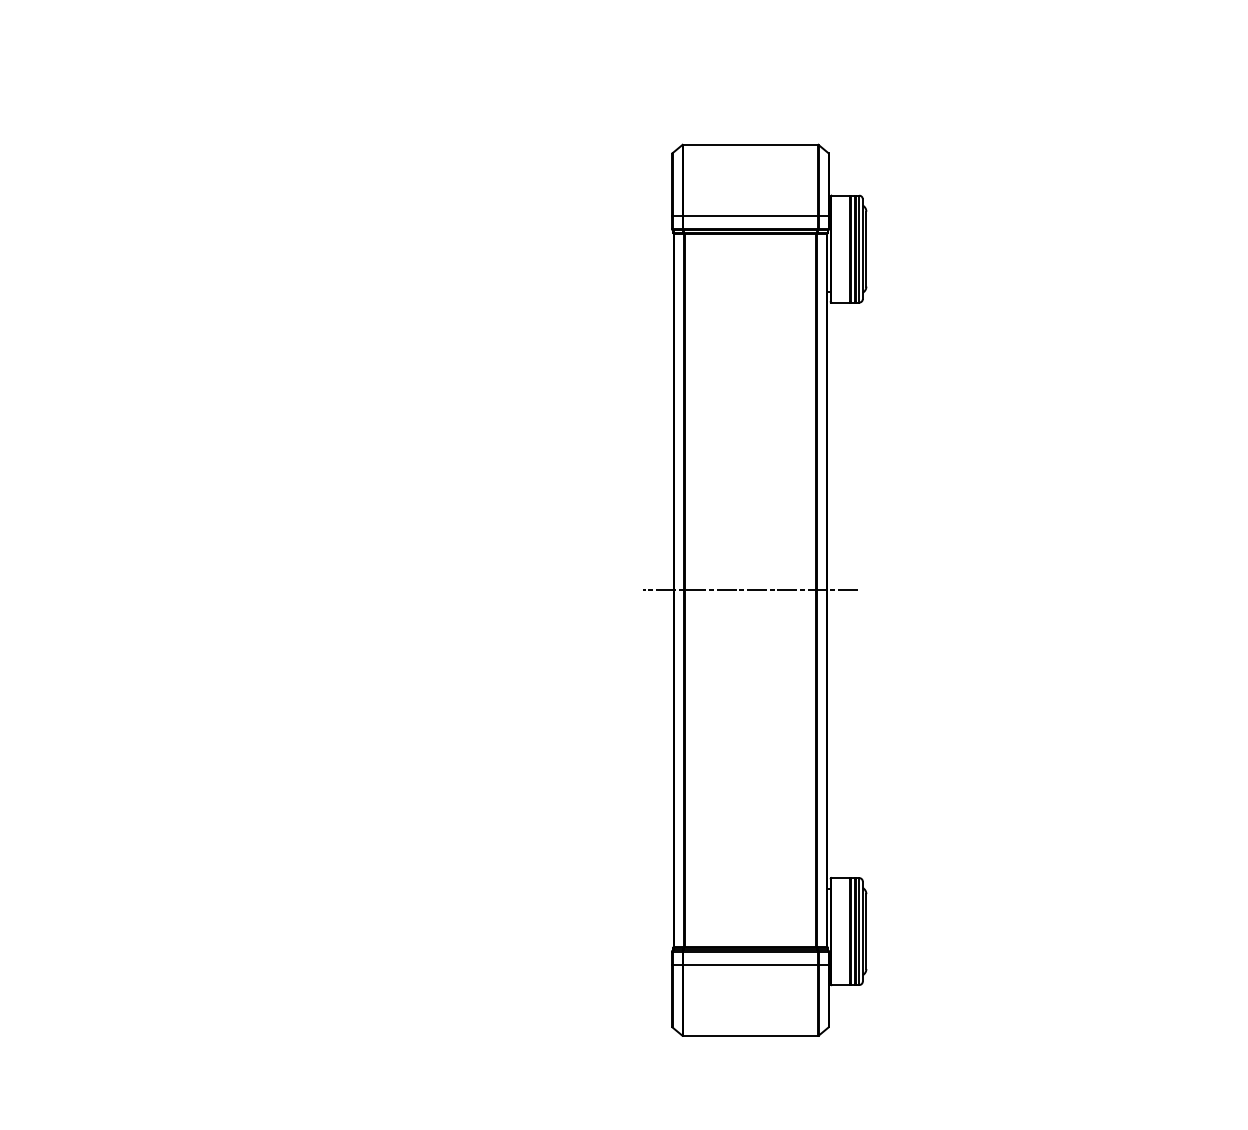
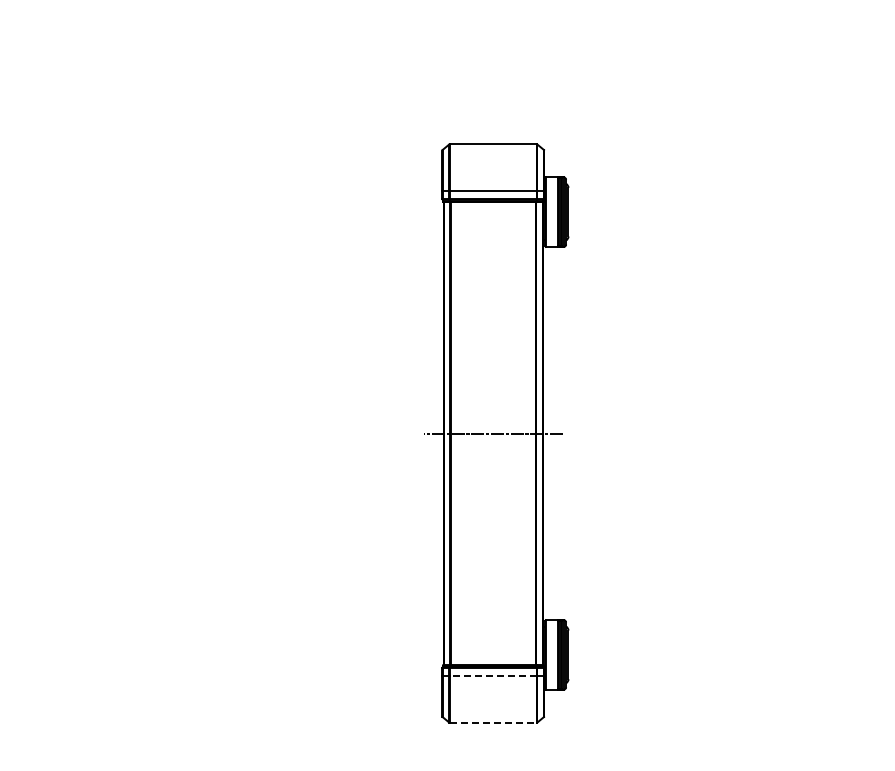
line: (750, 964) -> (493, 676), solid -> dashed
line: (750, 1035) -> (493, 722), solid -> dashed

